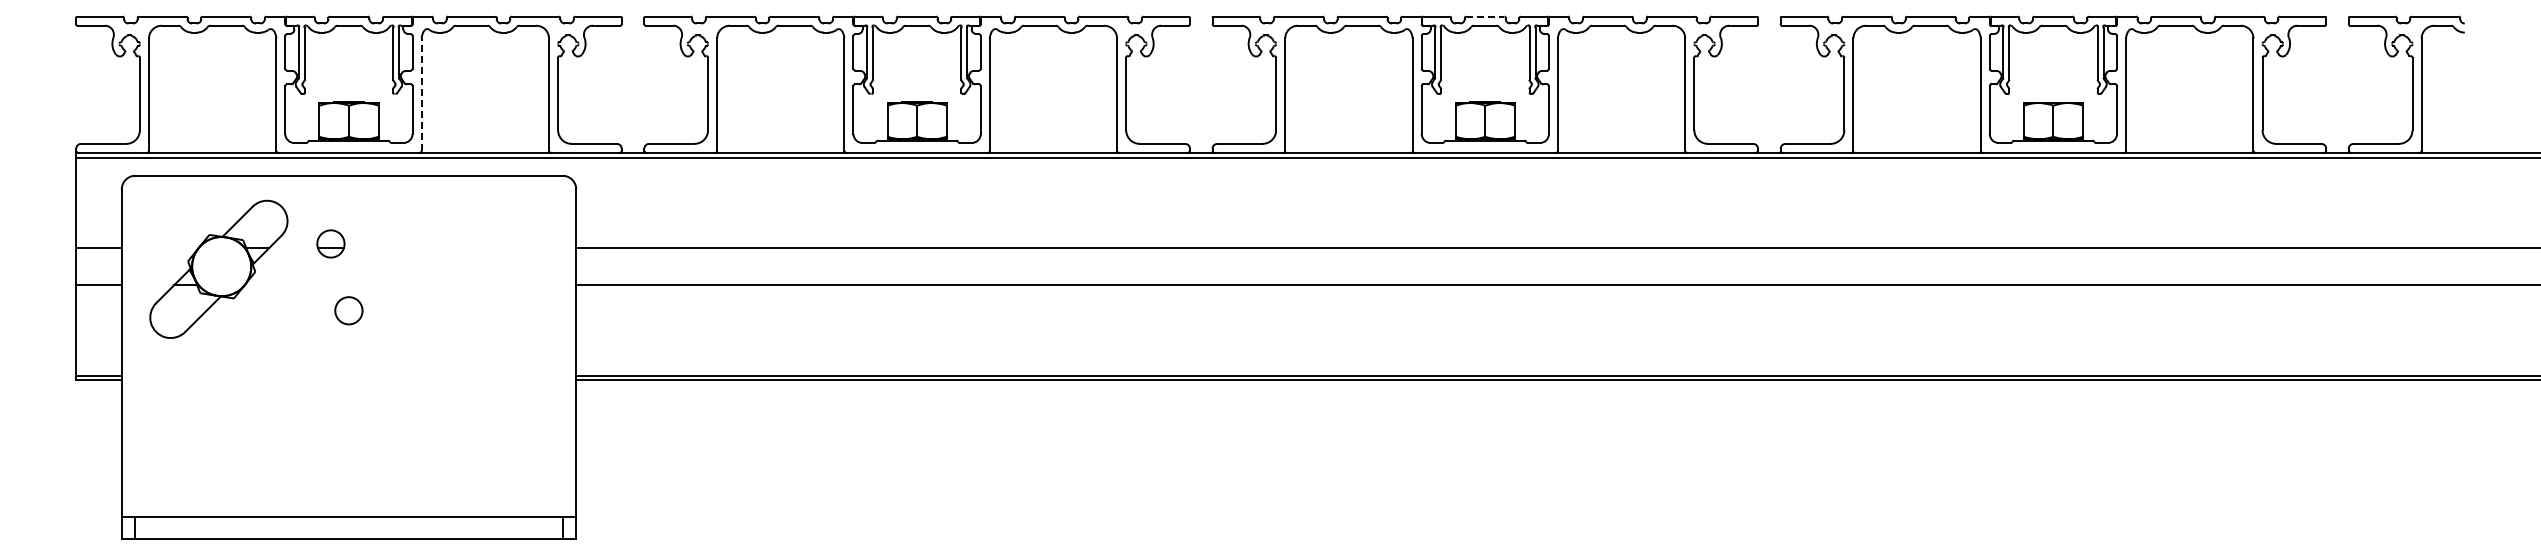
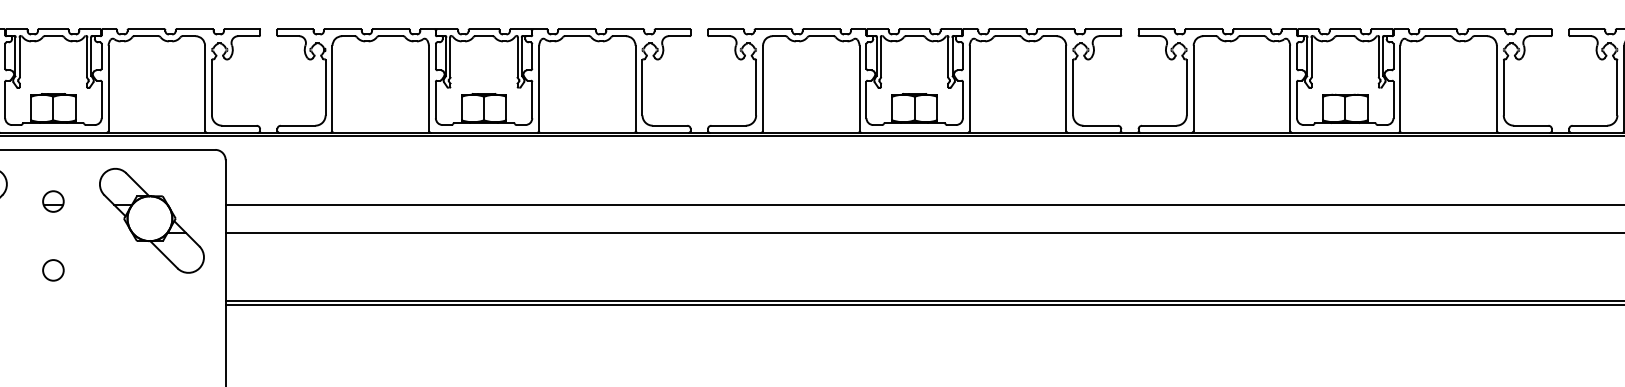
line: (1485, 16) -> (914, 29), dashed -> solid
line: (421, 94) -> (108, 88), dashed -> solid
part: (330, 243) -> (53, 201), moved
part: (478, 268) -> (151, 220), added
circle: (348, 310) -> (53, 270), moved

